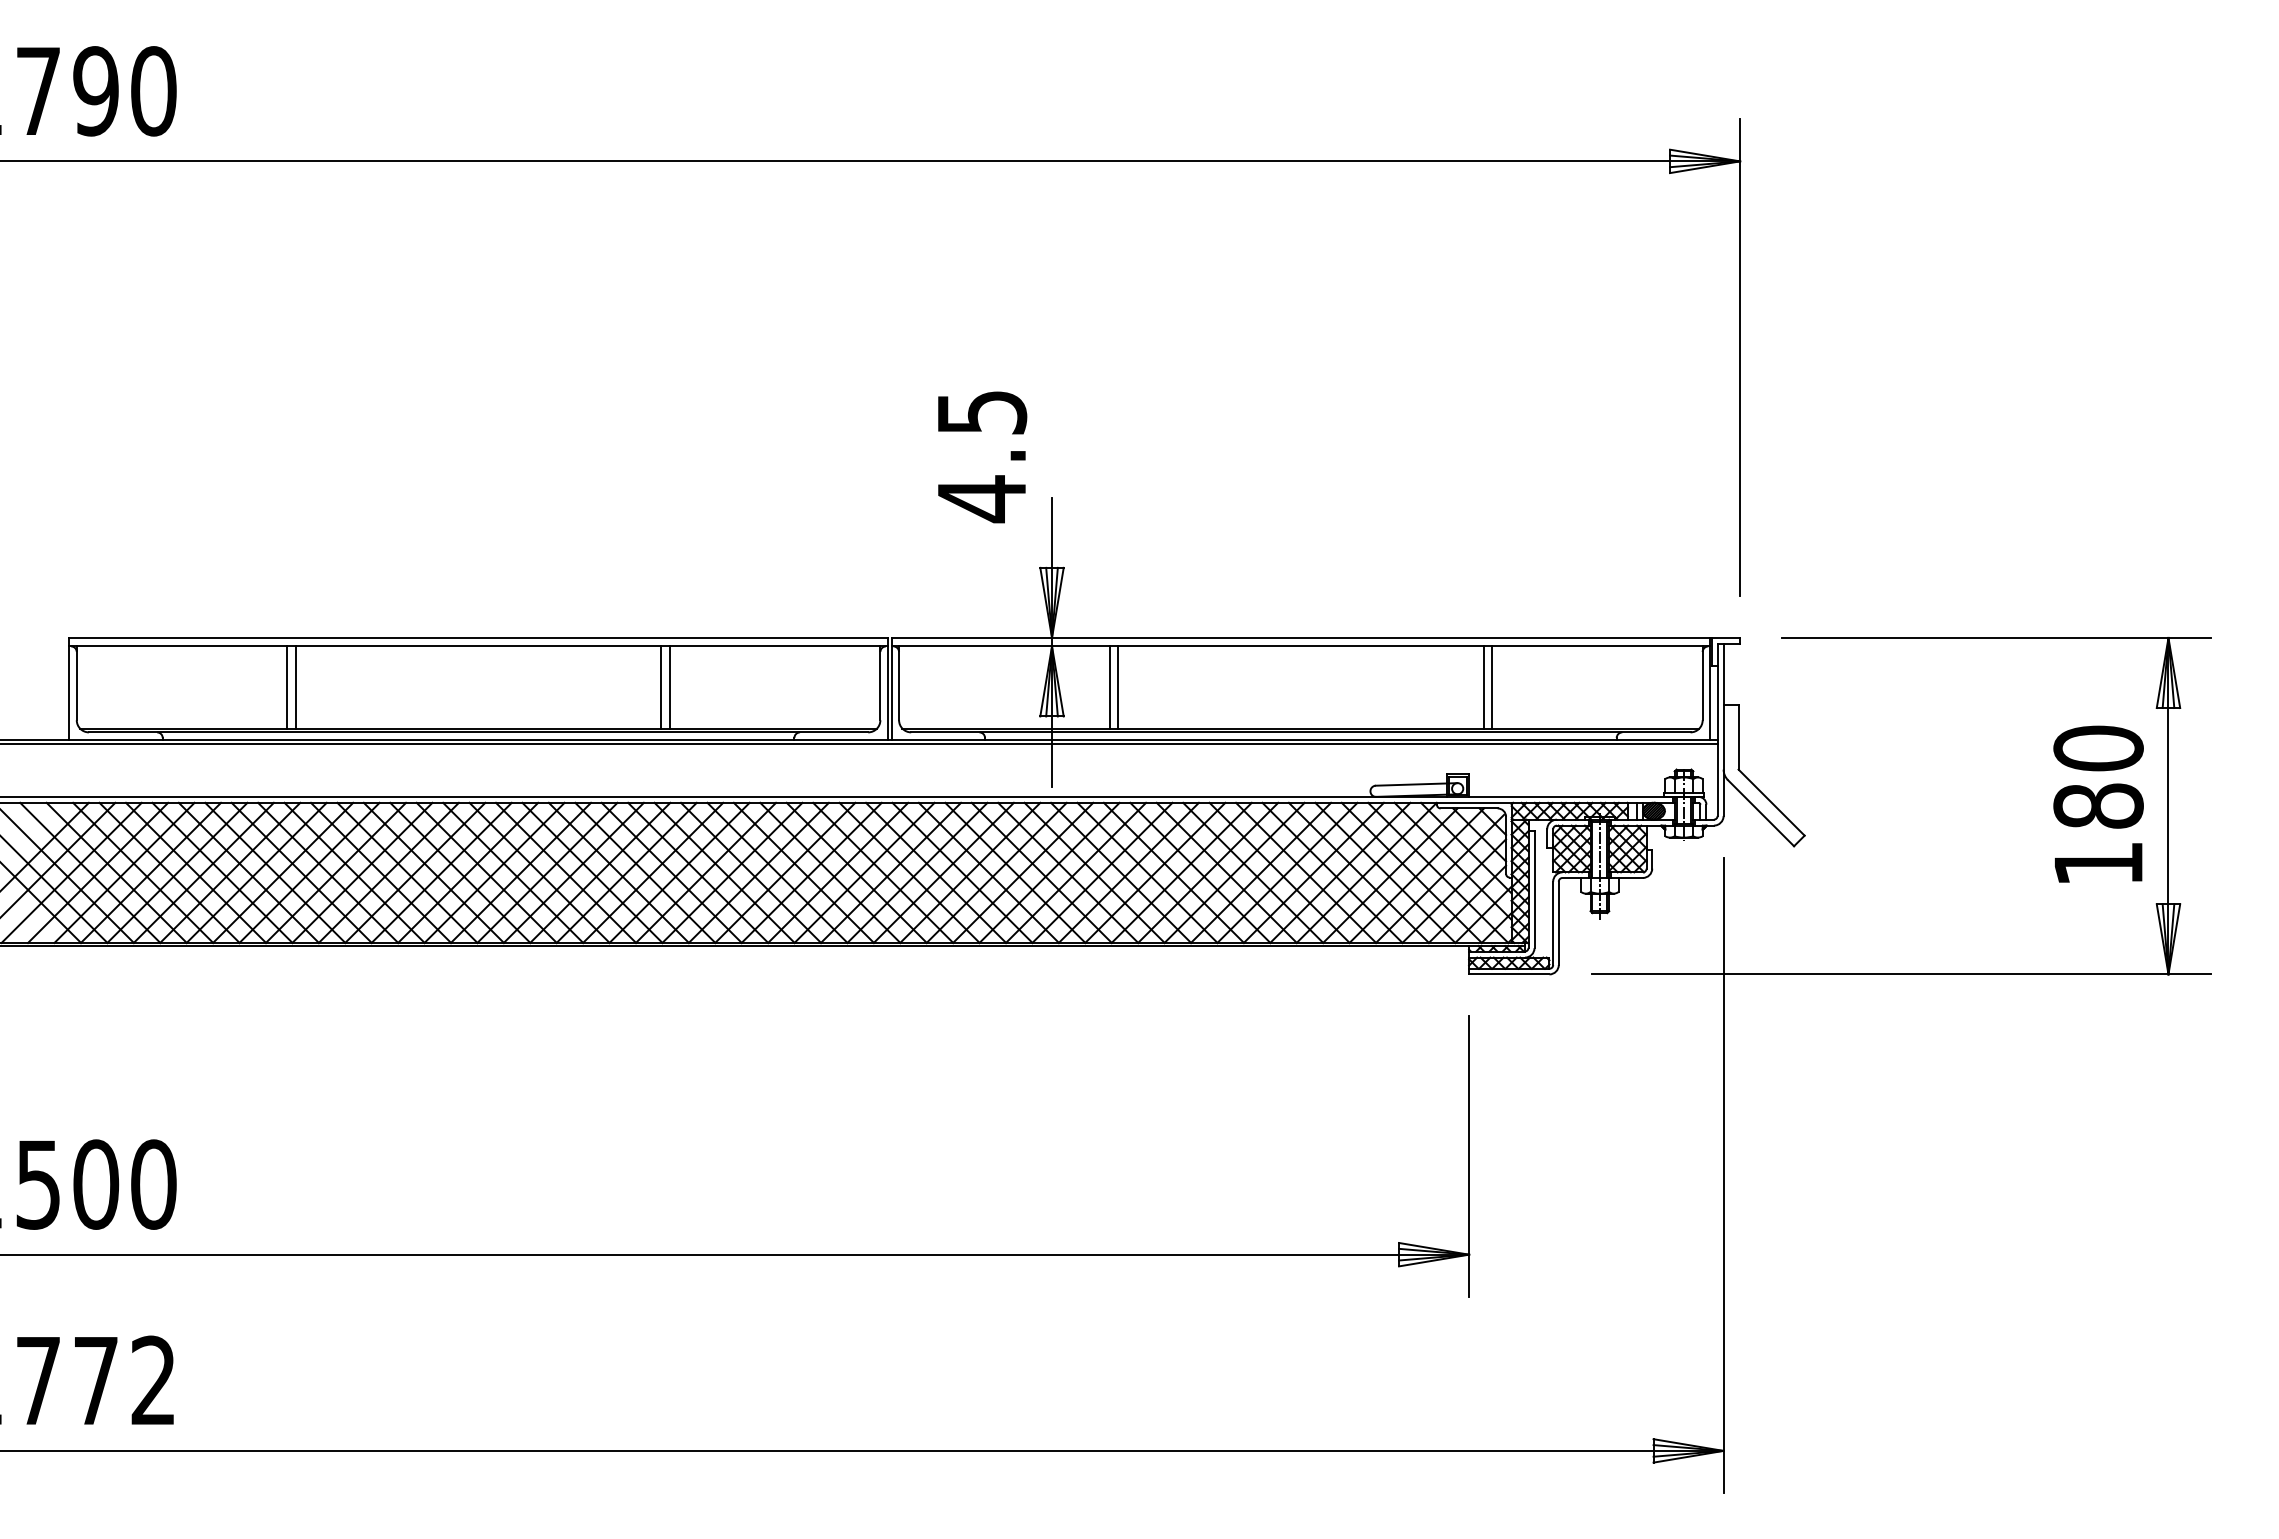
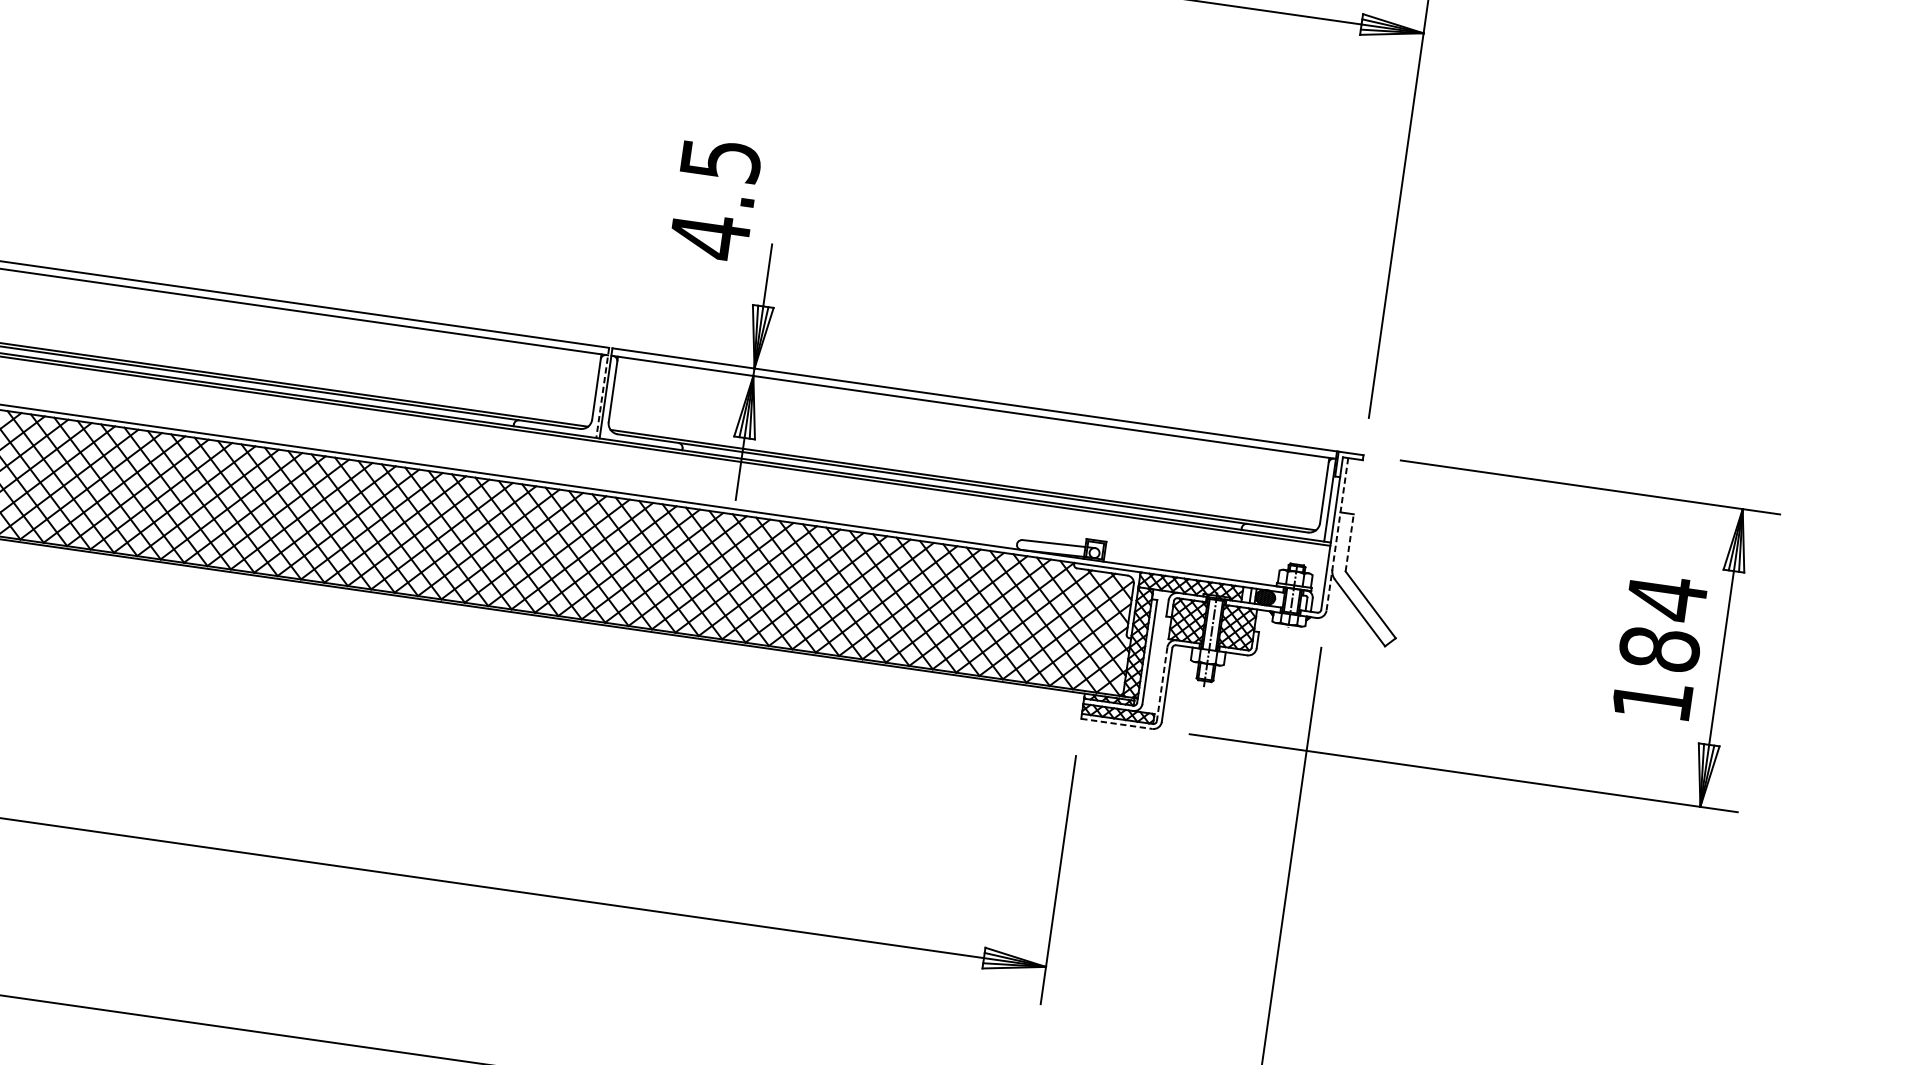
line: (287, 687) -> (71, 316), removed
line: (295, 687) -> (78, 317), removed
line: (661, 687) -> (402, 363), removed
line: (669, 687) -> (409, 364), removed
line: (1109, 687) -> (799, 419), removed
line: (1118, 687) -> (807, 420), removed
line: (1483, 687) -> (1130, 466), removed
line: (1491, 687) -> (1137, 467), removed
line: (887, 688) -> (602, 392), solid -> dashed
line: (1723, 730) -> (1337, 534), solid -> dashed
line: (1738, 736) -> (1349, 542), solid -> dashed
text: (2098, 748) -> (1666, 598), 180 -> 184
line: (1553, 923) -> (1162, 684), solid -> dashed
line: (1509, 974) -> (1117, 724), solid -> dashed

